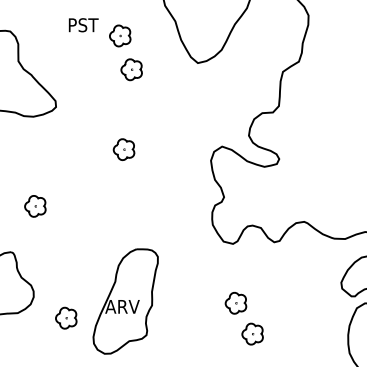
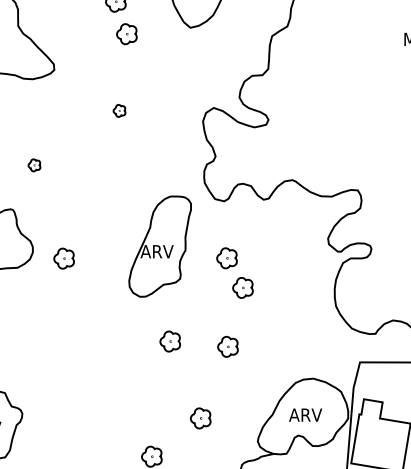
part: (123, 149) -> (119, 110), size x0.6
part: (35, 206) -> (34, 165), size x0.6
part: (125, 301) -> (159, 246), moved
part: (65, 318) -> (63, 258), moved

